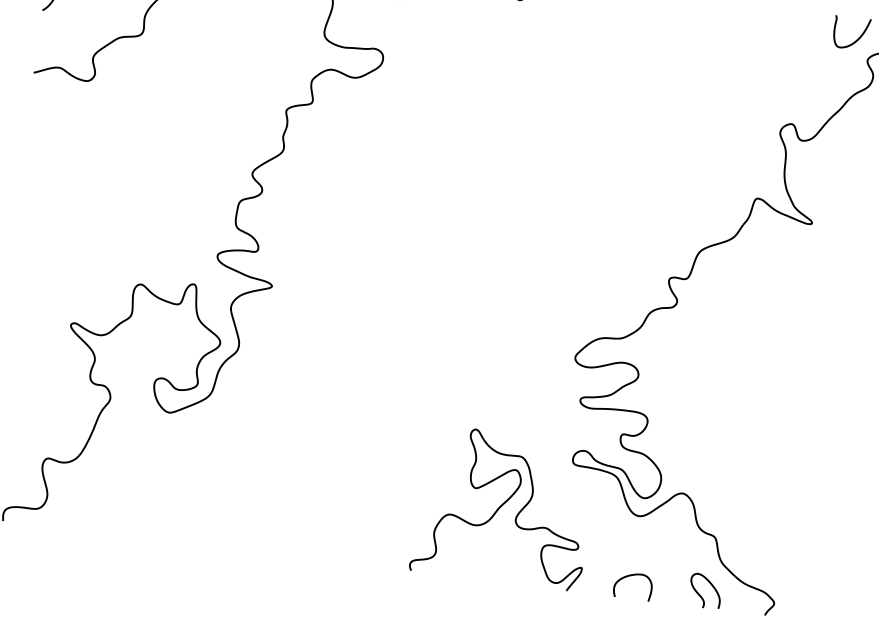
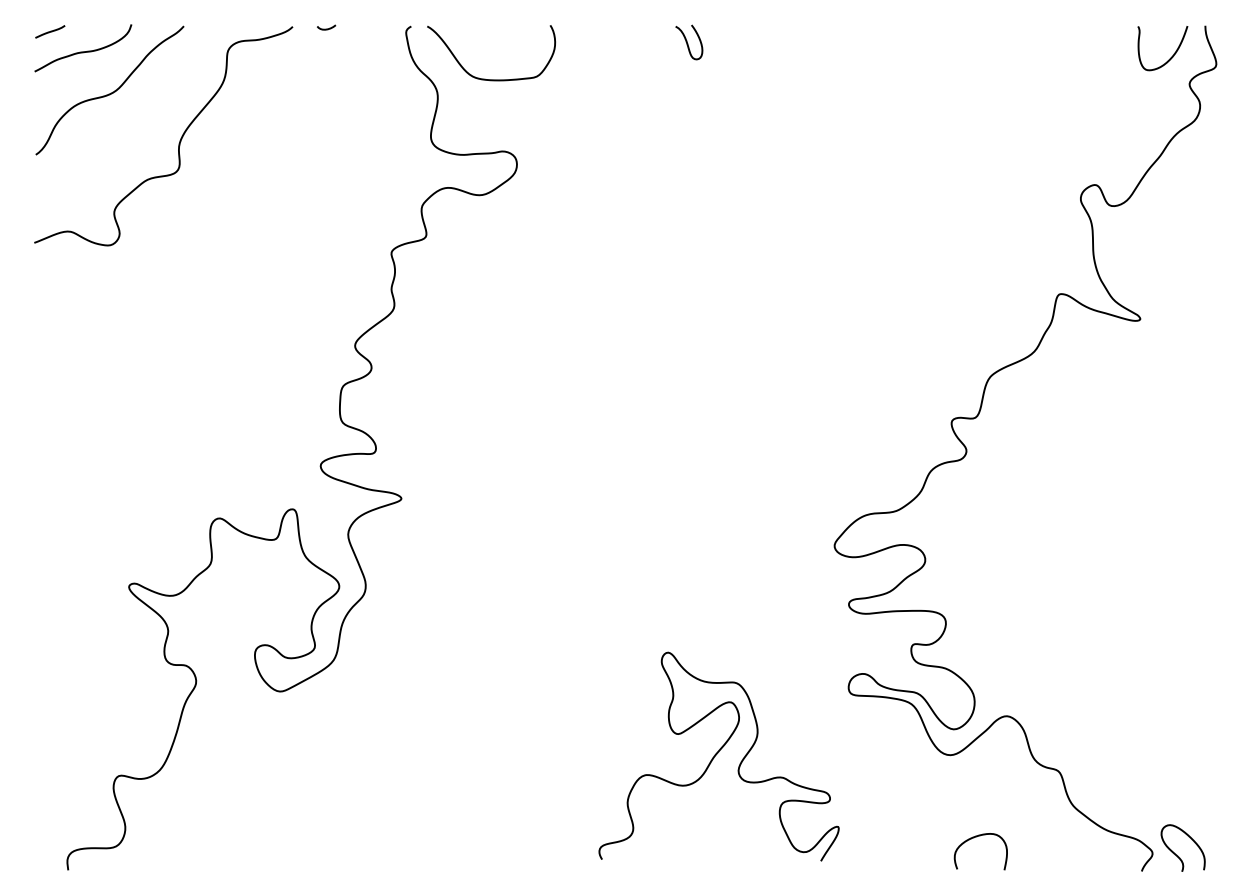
curve: (502, 506) -> (717, 754), moved
curve: (629, 576) -> (974, 838), moved
curve: (701, 596) -> (1178, 855), moved

